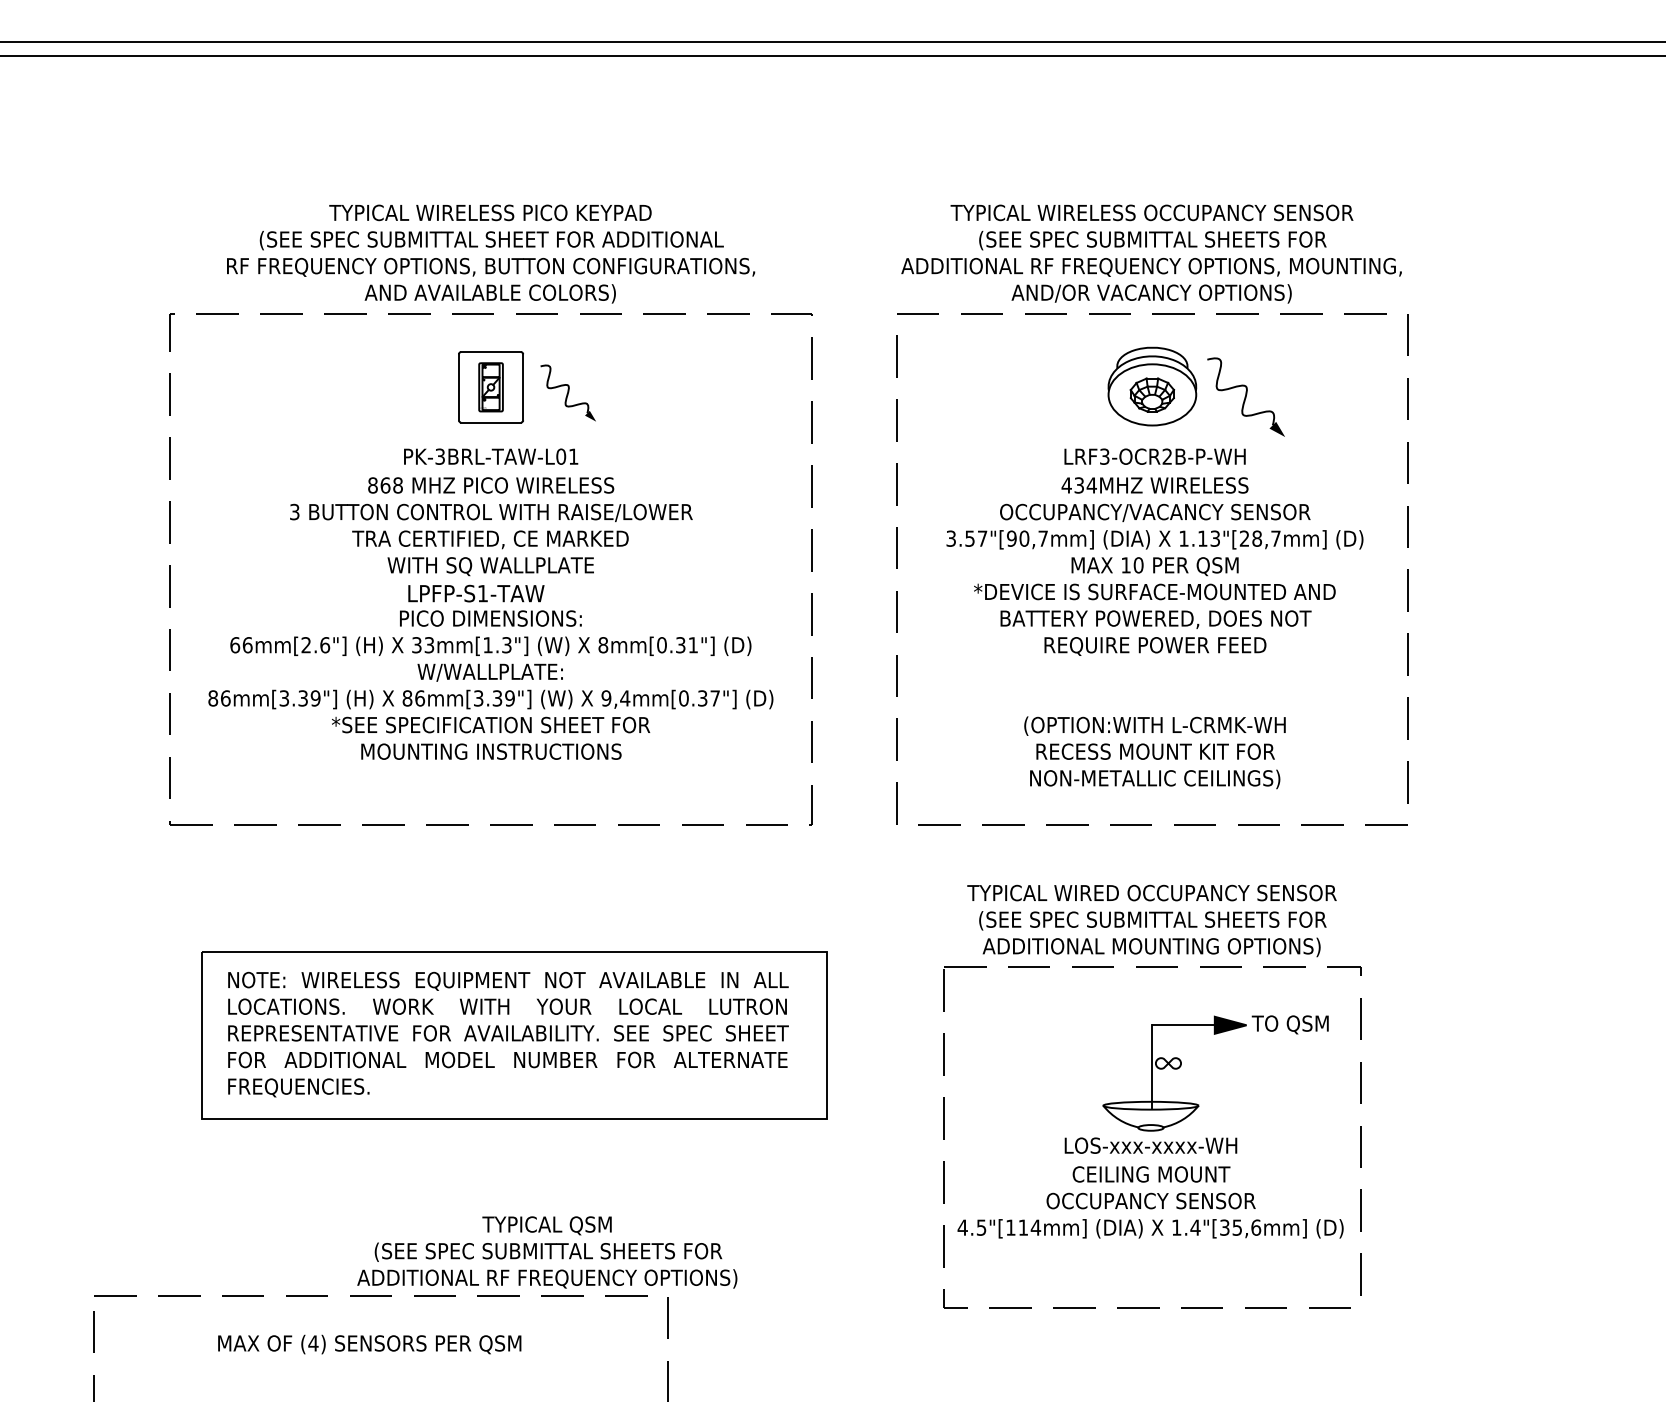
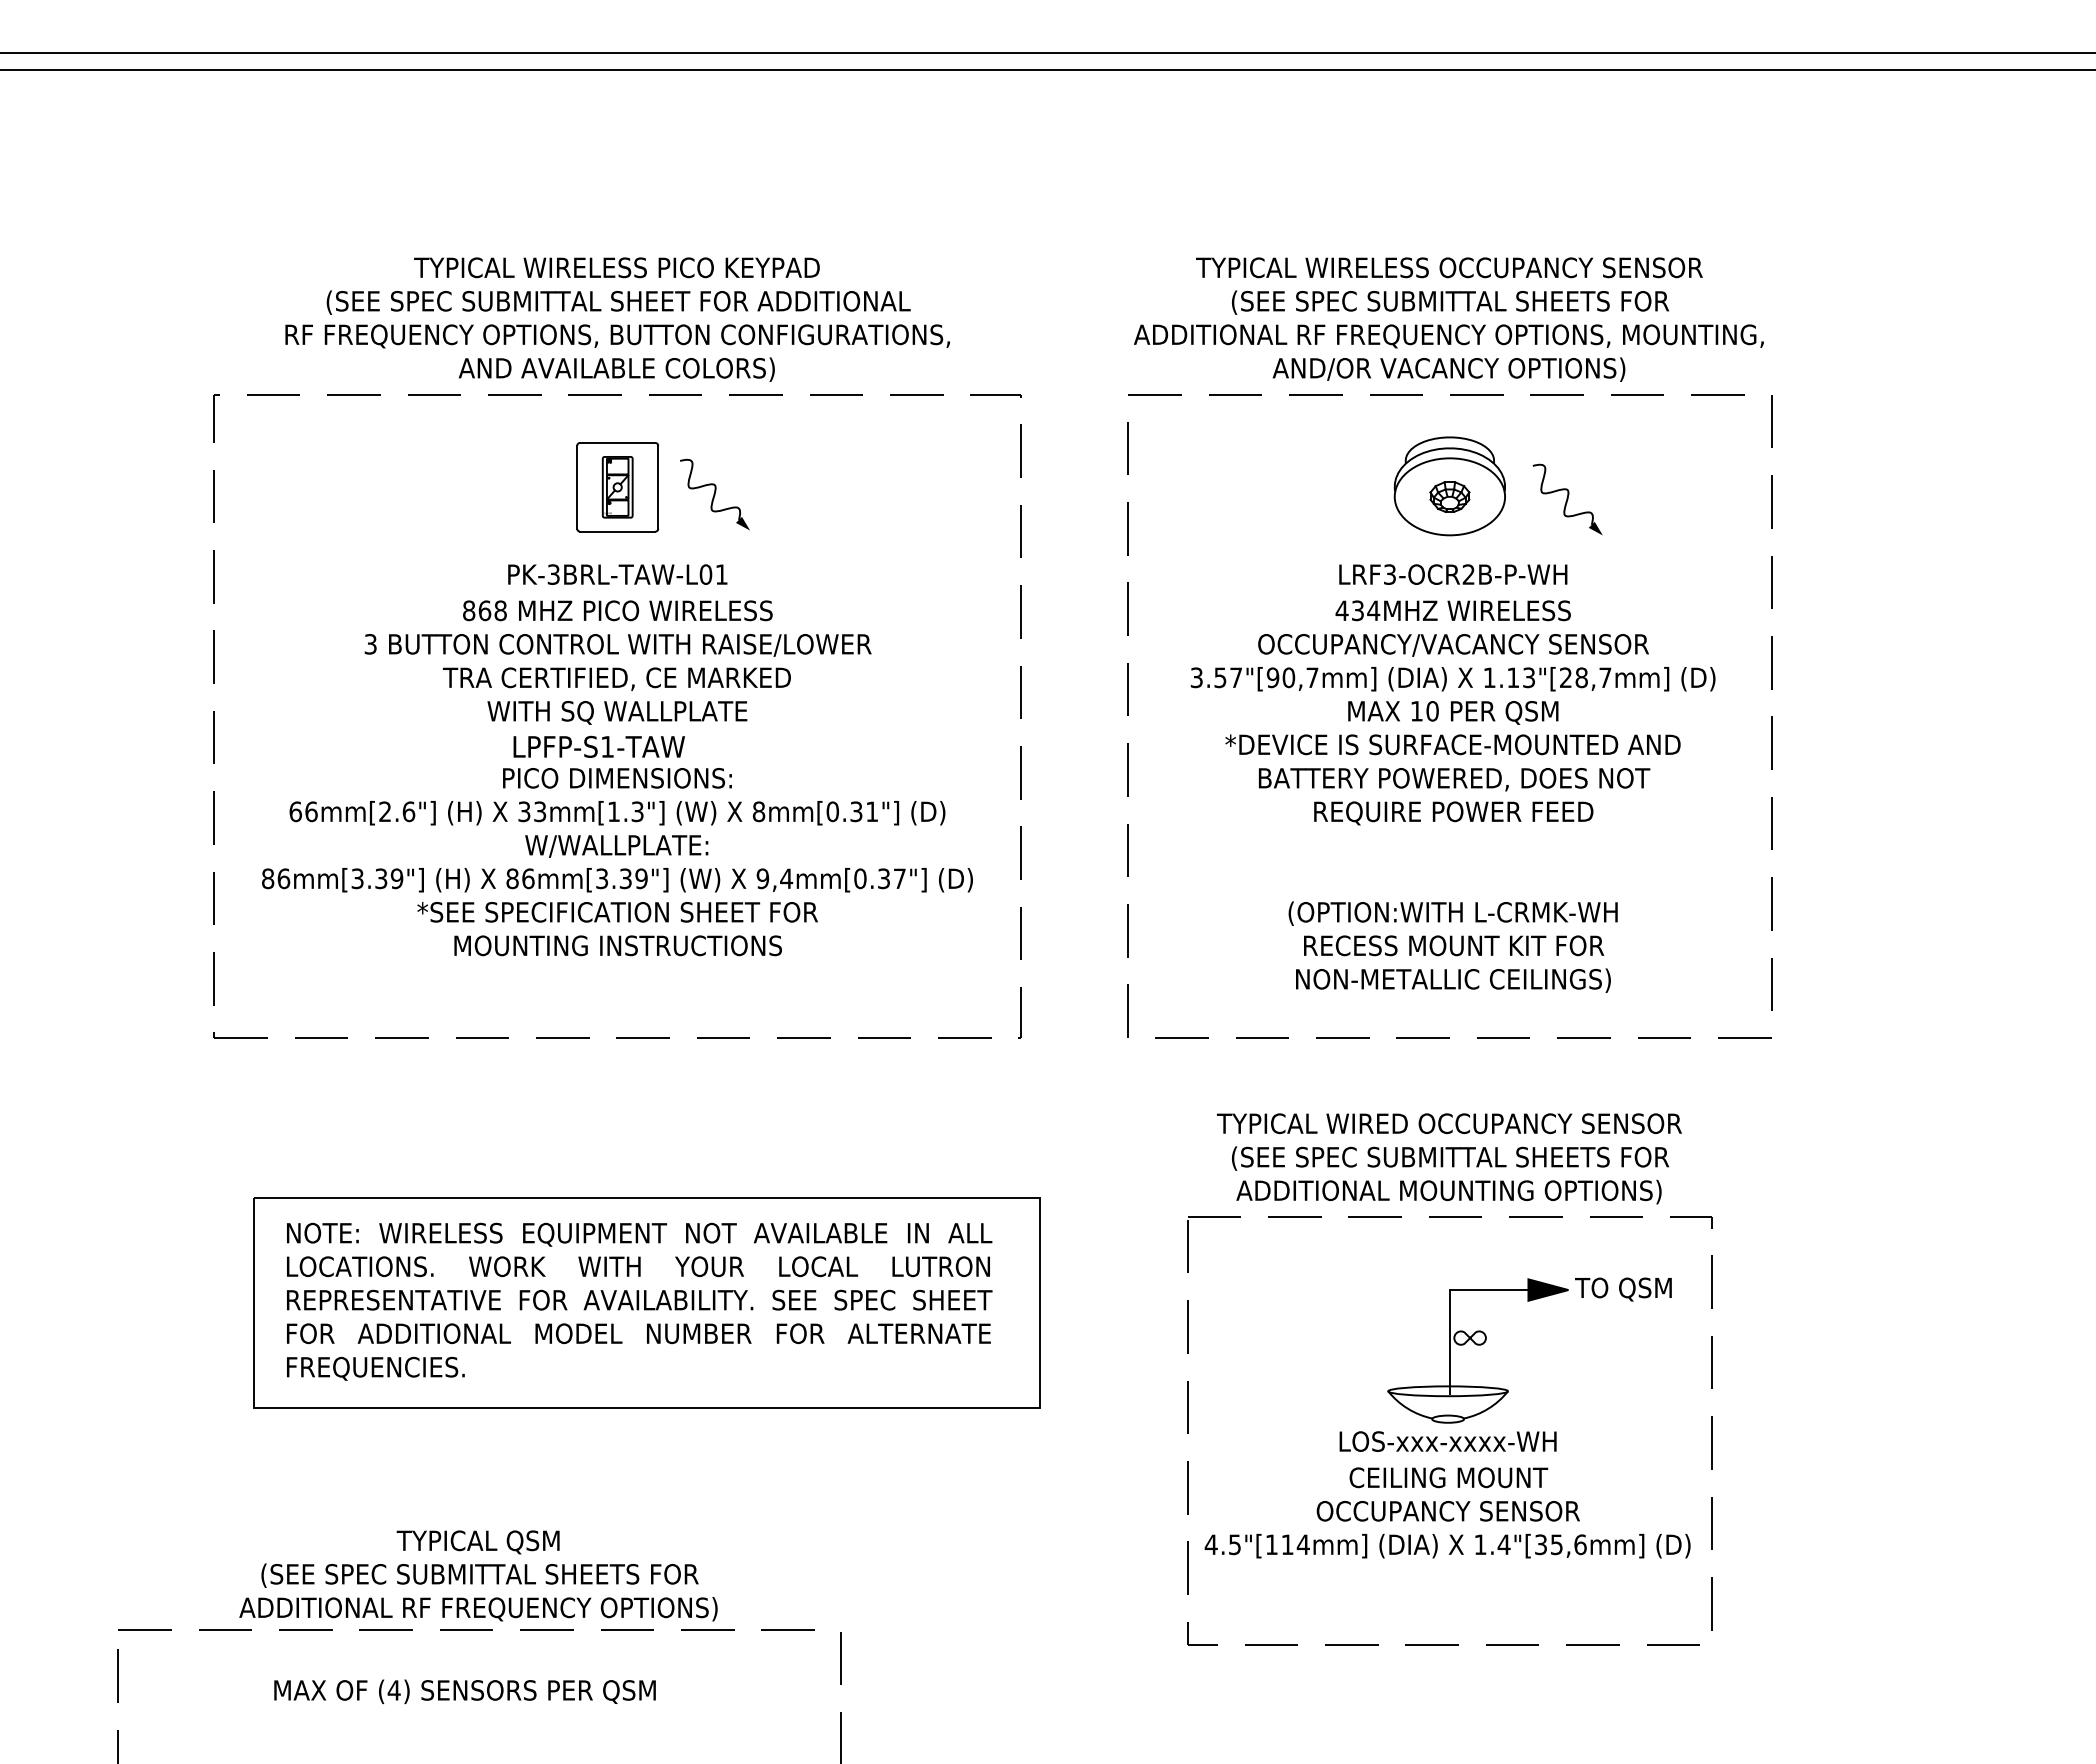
part: (1152, 394) -> (1449, 496), size x0.71
part: (1245, 397) -> (1567, 499), size x0.71
text: (547, 1252) -> (478, 1575), moved

